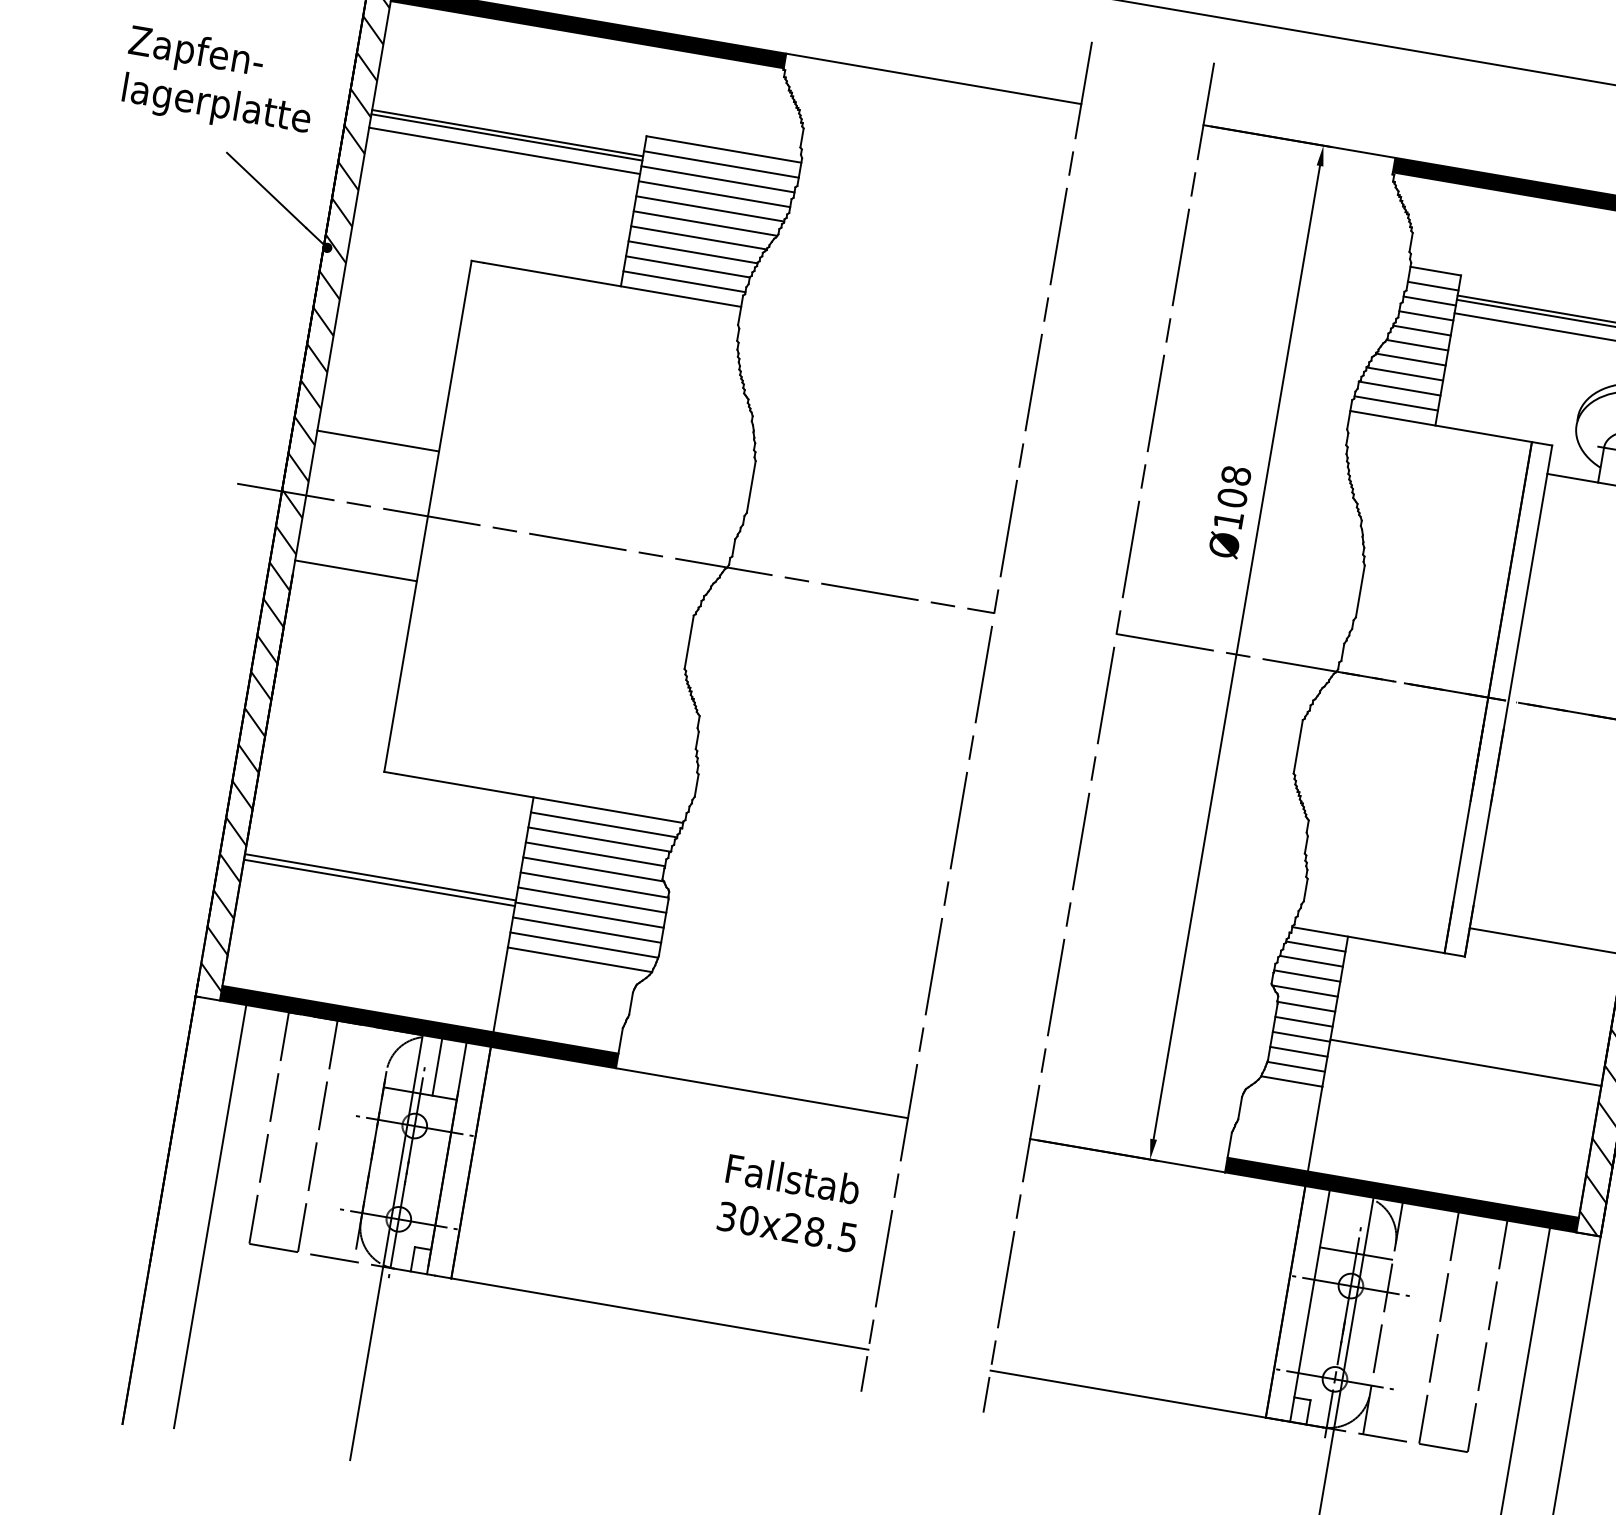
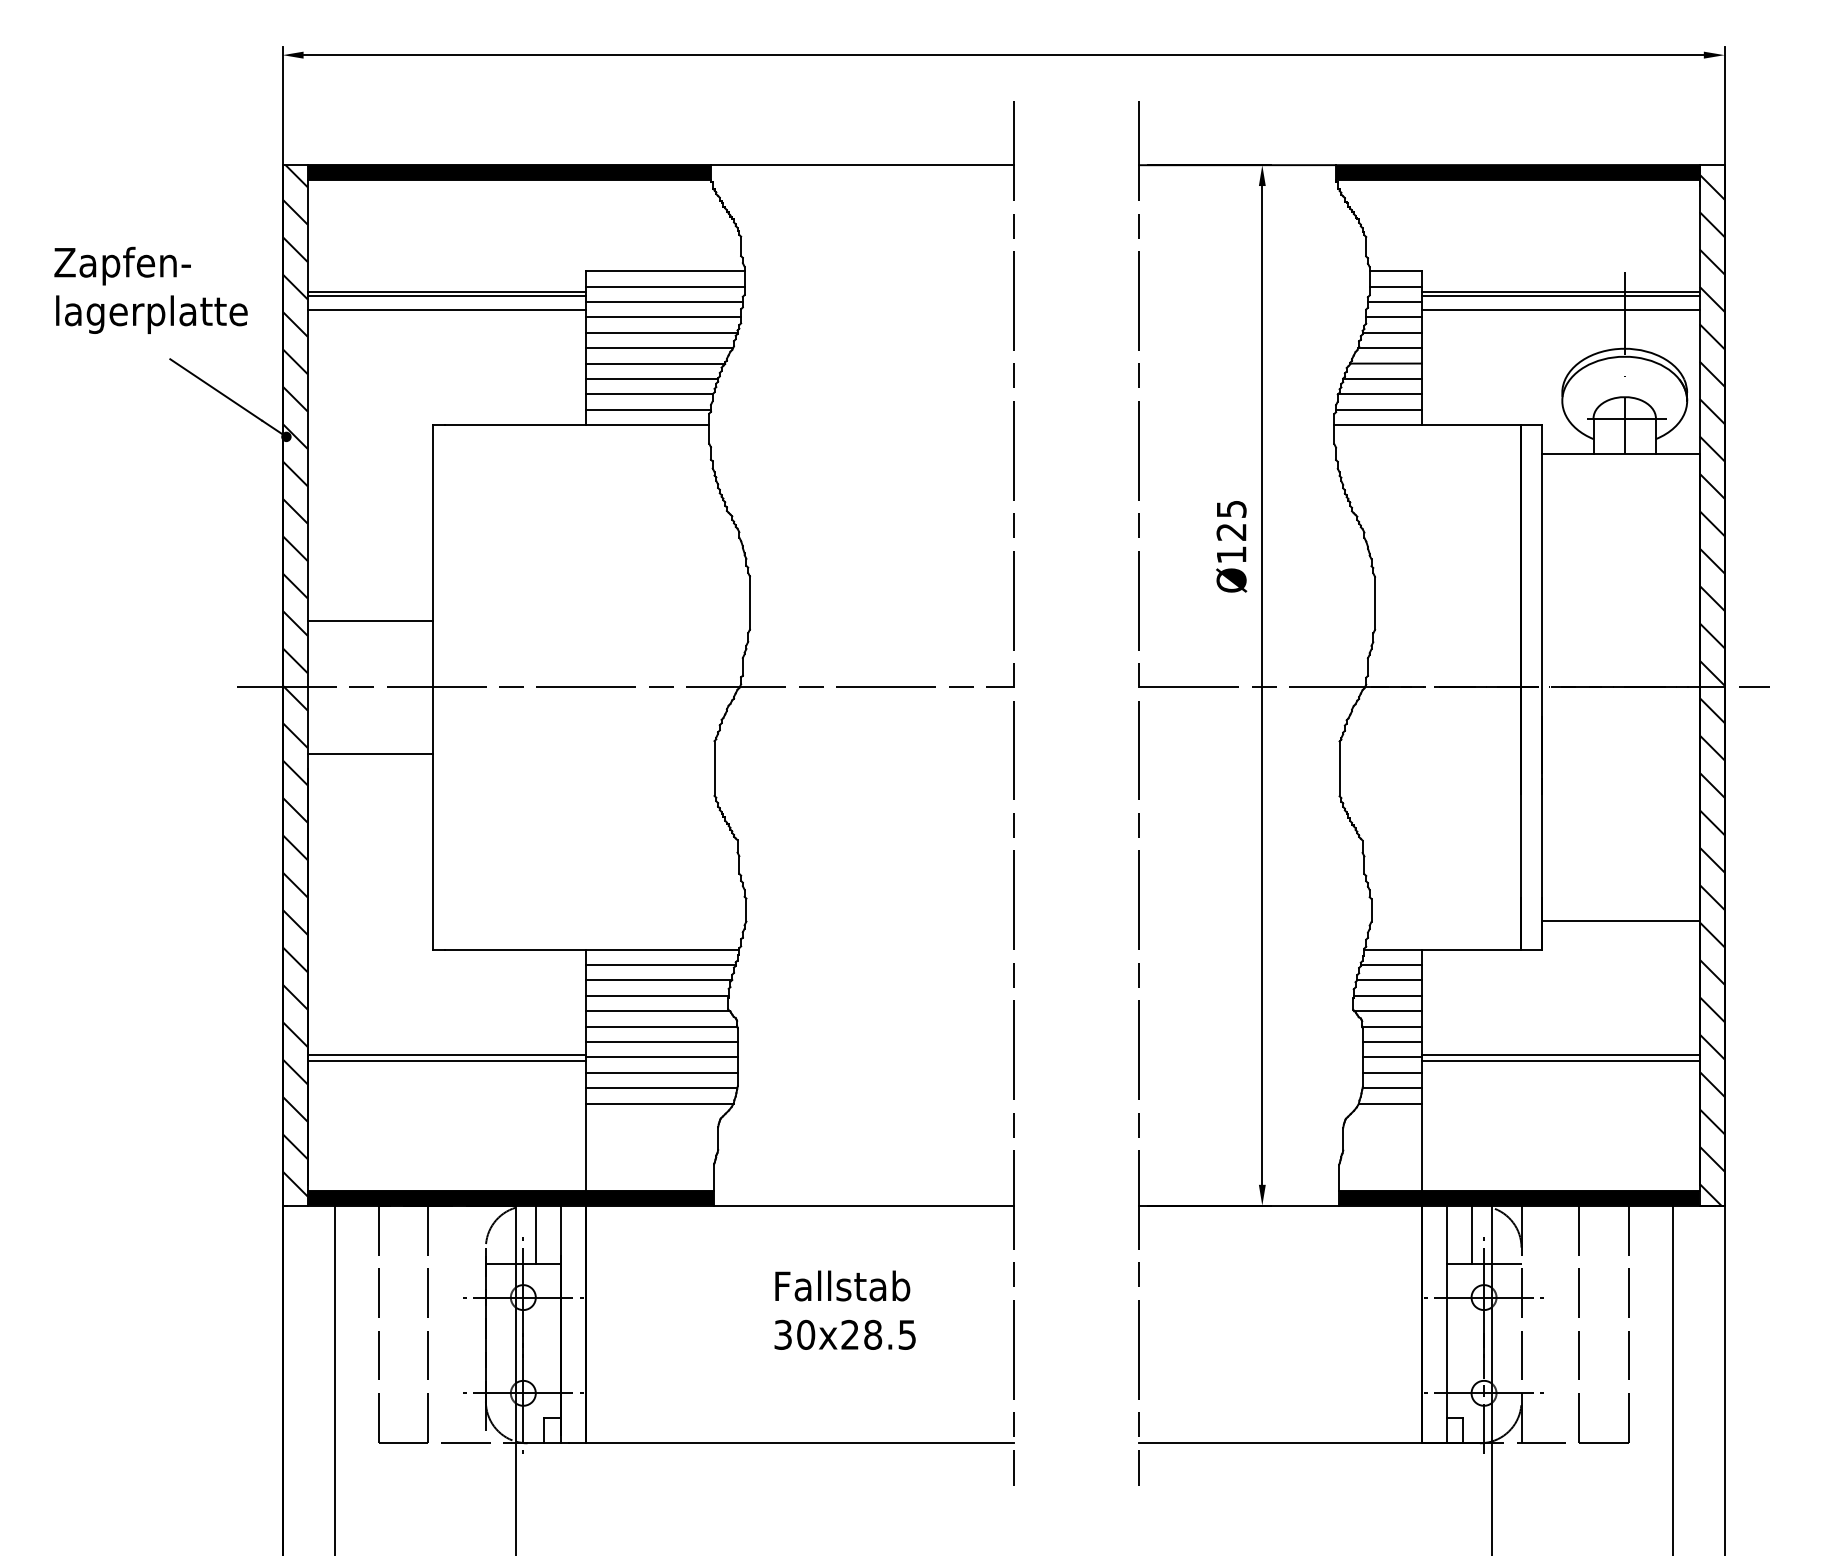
text: (1234, 486) -> (1231, 520), Ø108 -> Ø125
line: (1464, 1068) -> (1560, 1061), added
text: (791, 1202) -> (844, 1309), moved
line: (1349, 1223) -> (1471, 1235), added

